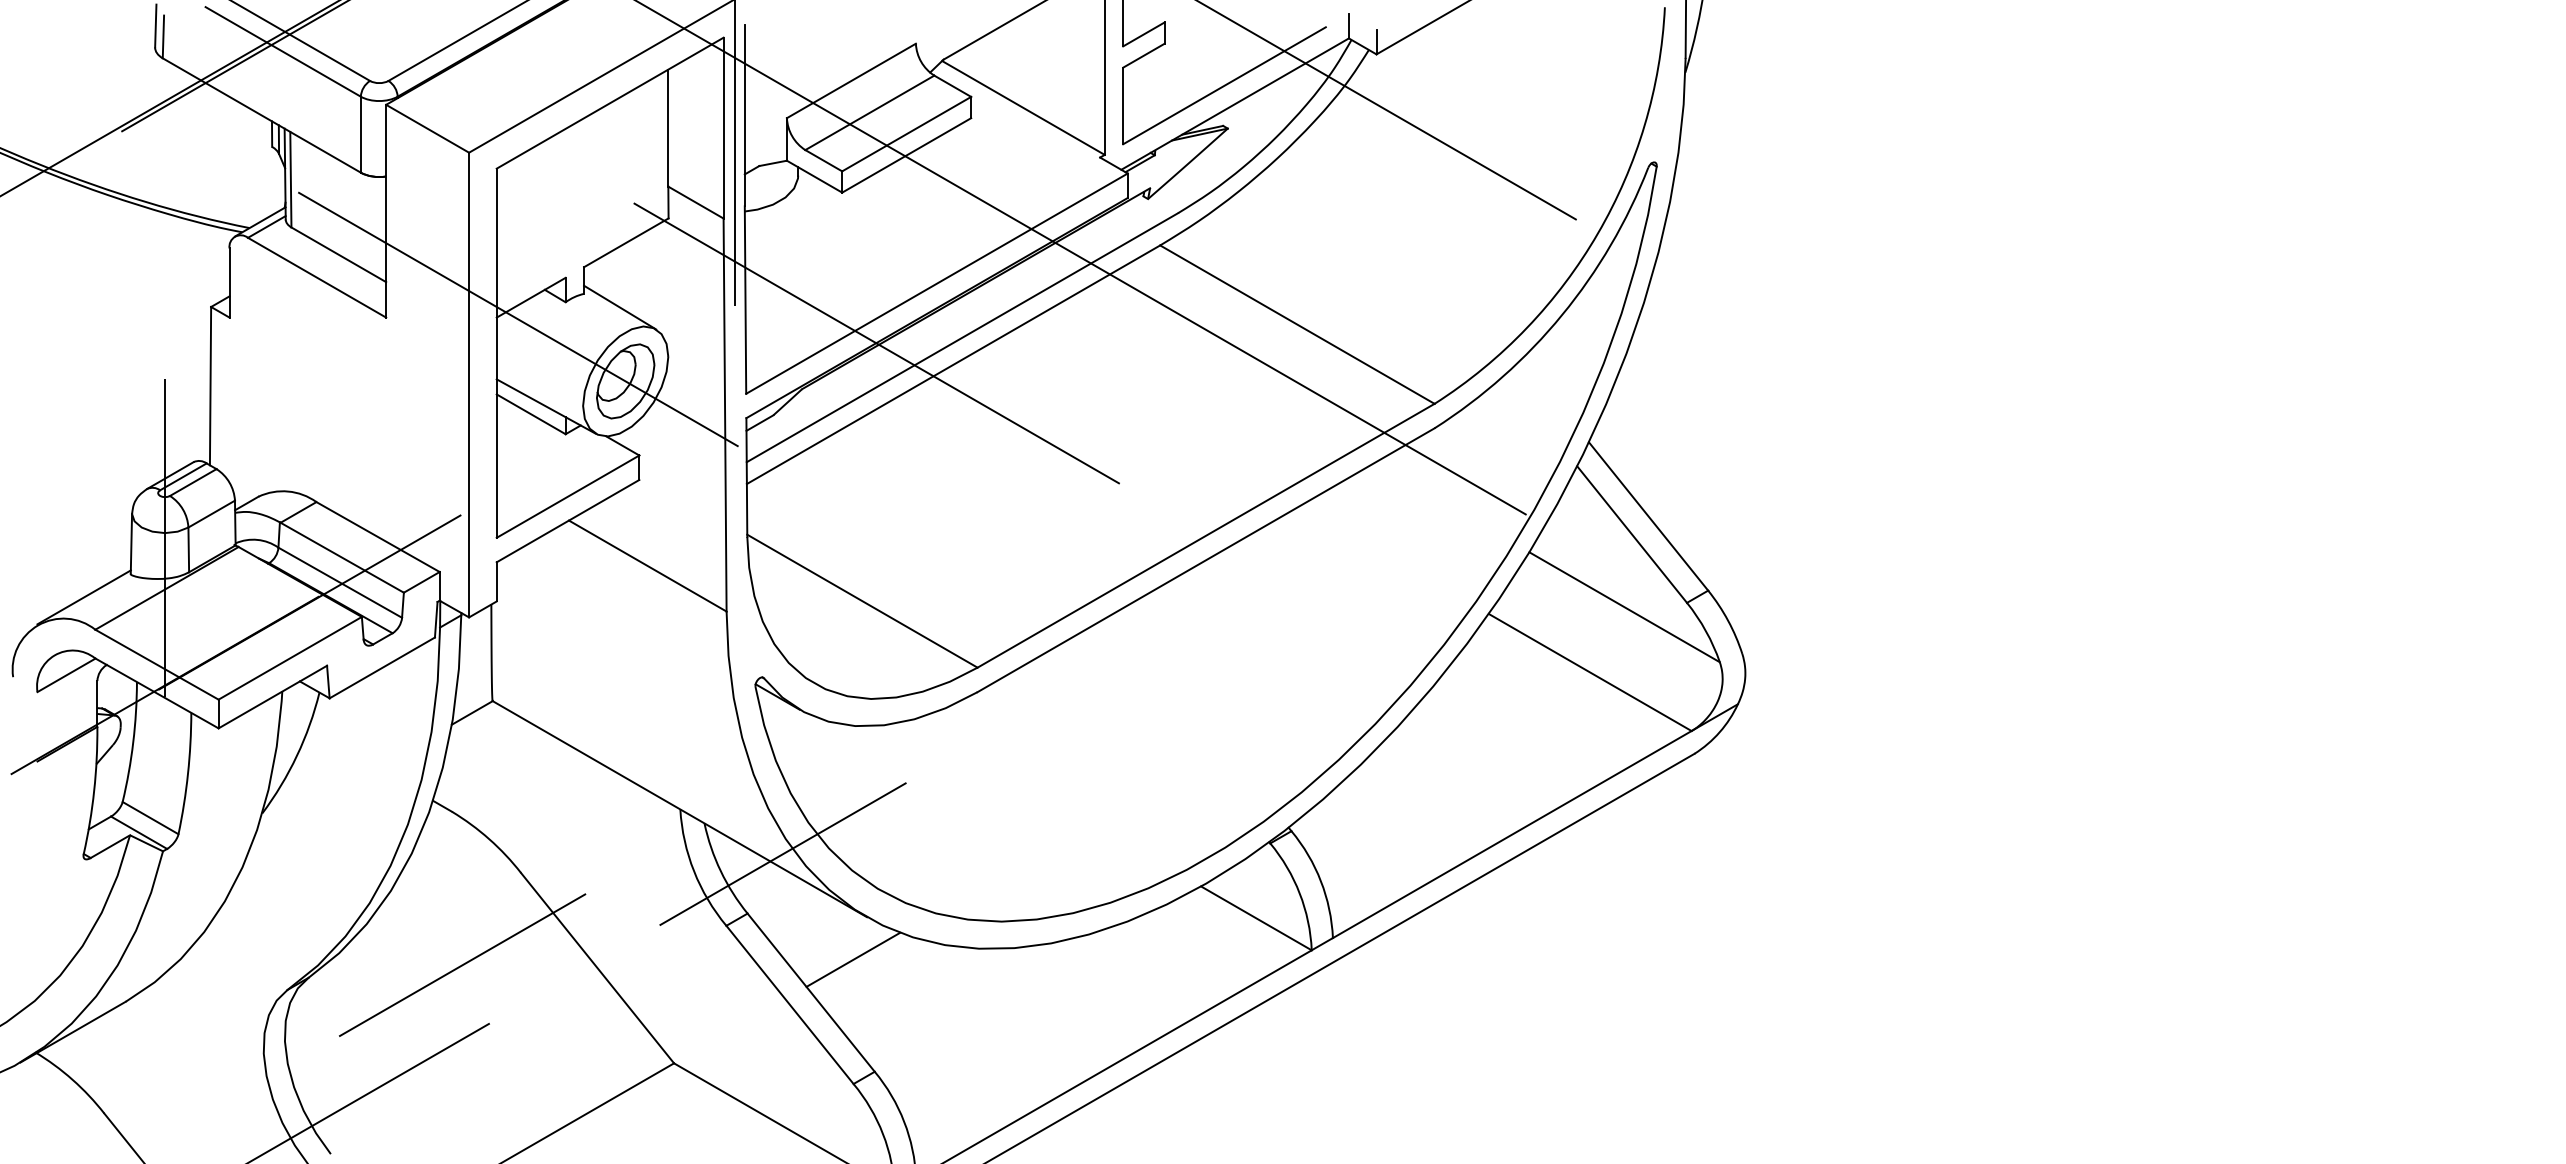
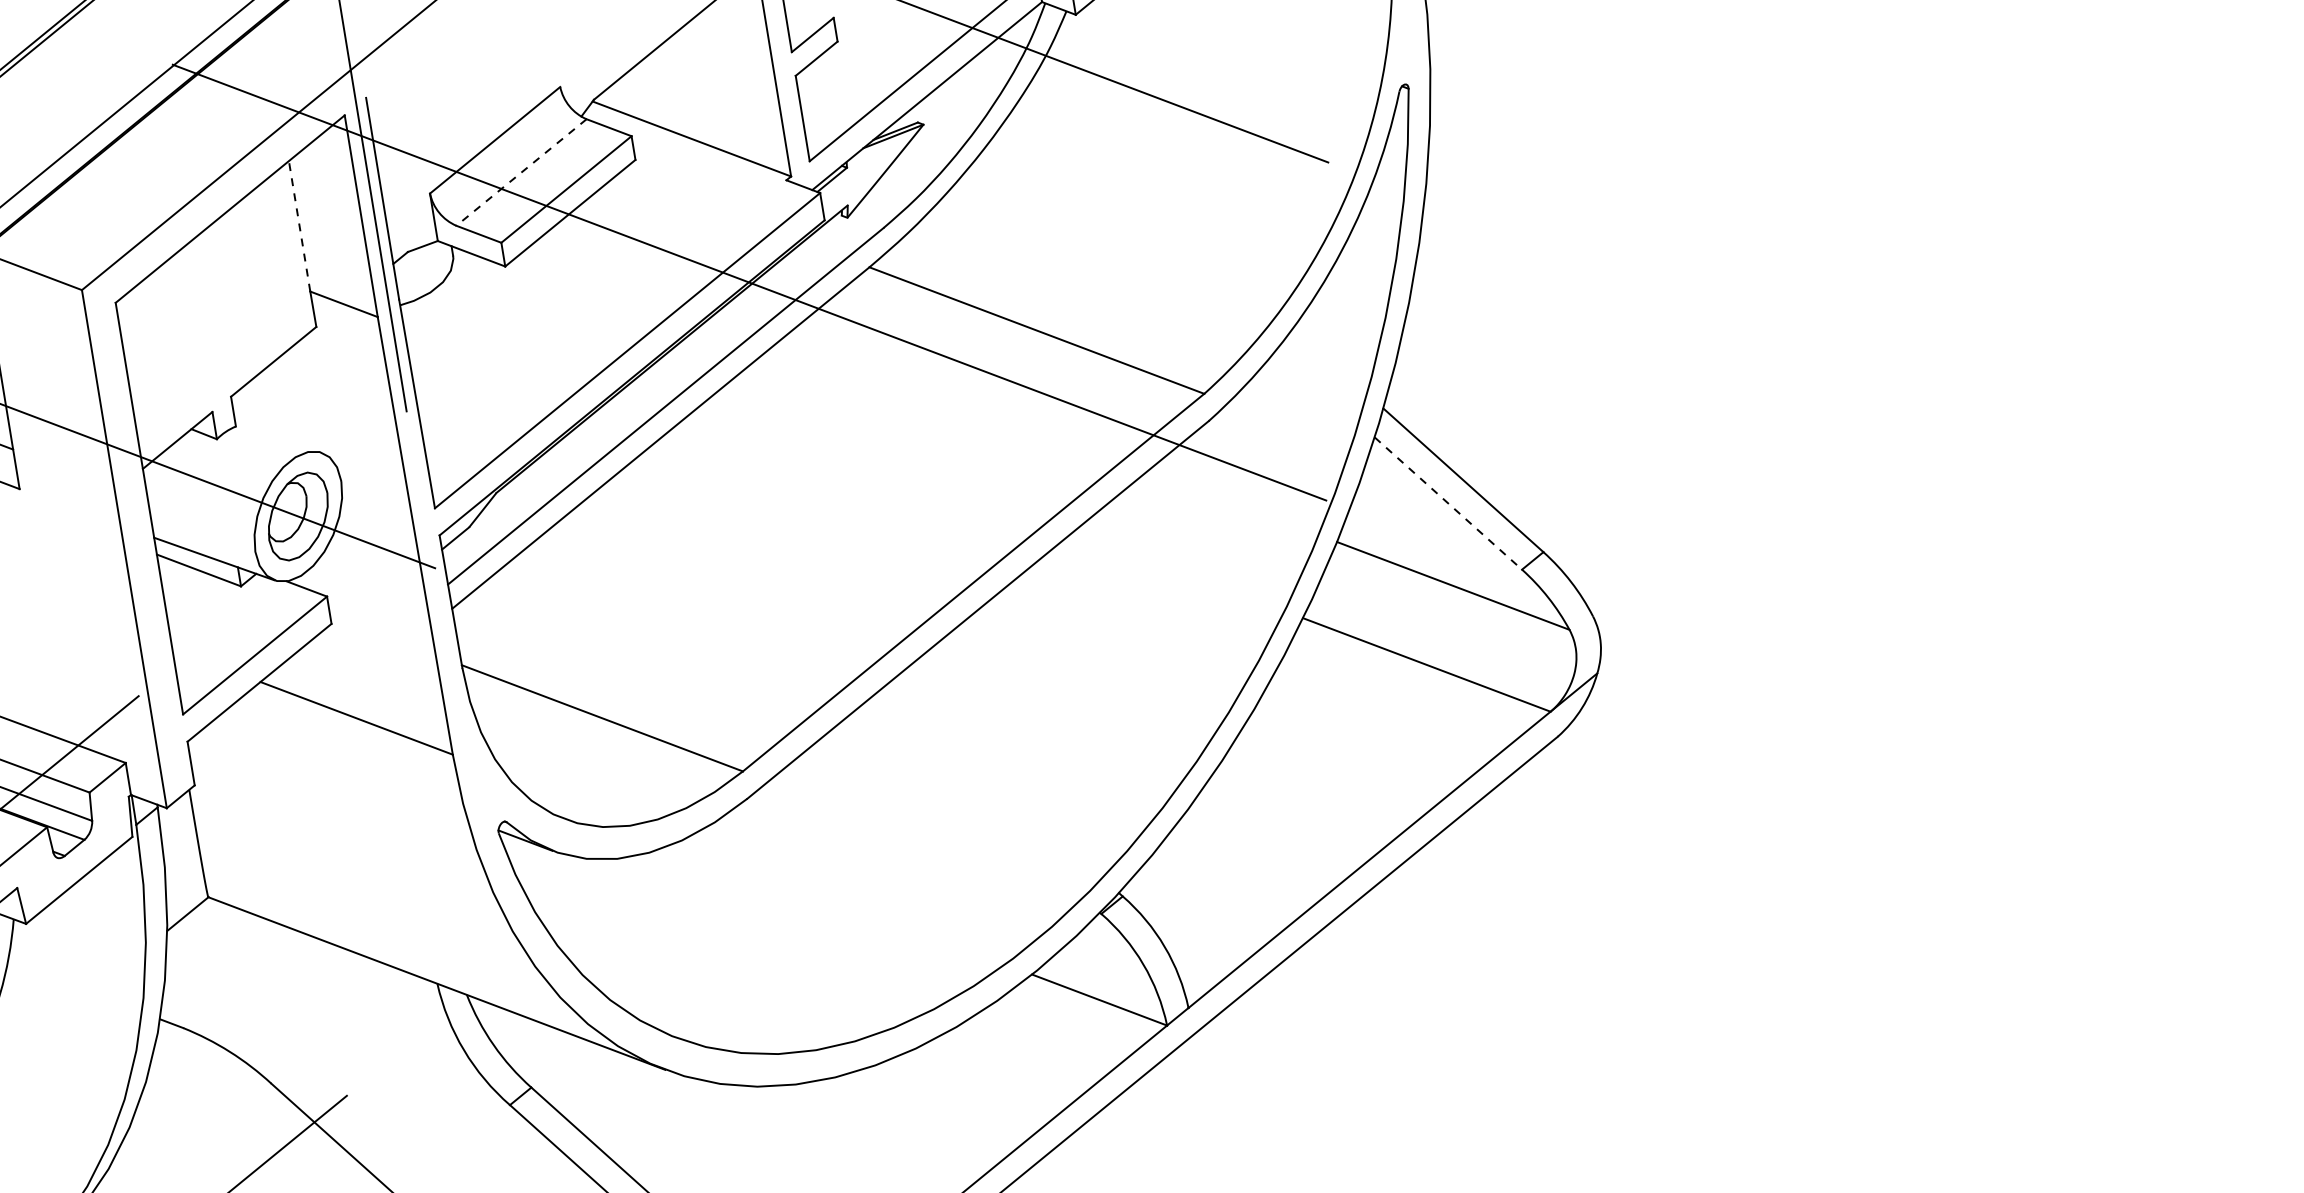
line: (869, 113) -> (521, 173), solid -> dashed
line: (668, 128) -> (299, 226), solid -> dashed
line: (620, 307) -> (279, 435), removed
line: (876, 343) -> (571, 428), removed
line: (1632, 534) -> (1448, 503), solid -> dashed
line: (782, 853) -> (559, 1014), removed
line: (853, 959) -> (657, 1119), removed

